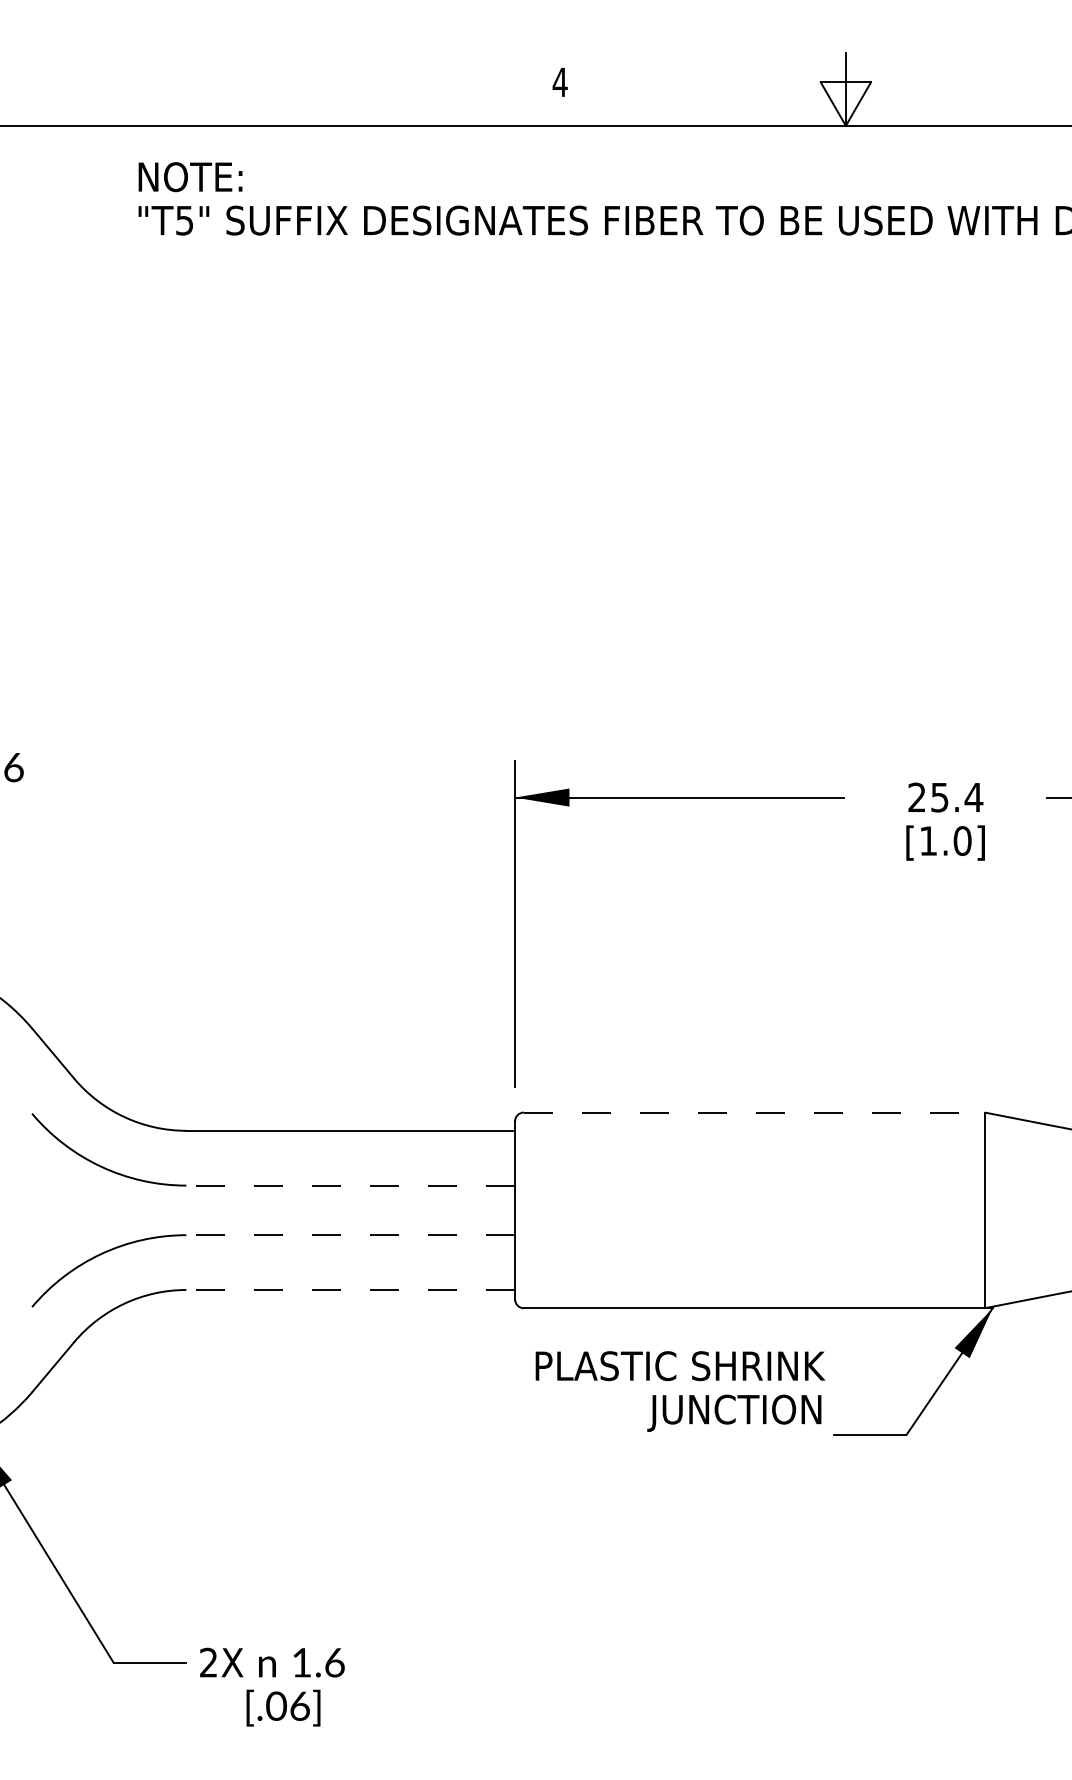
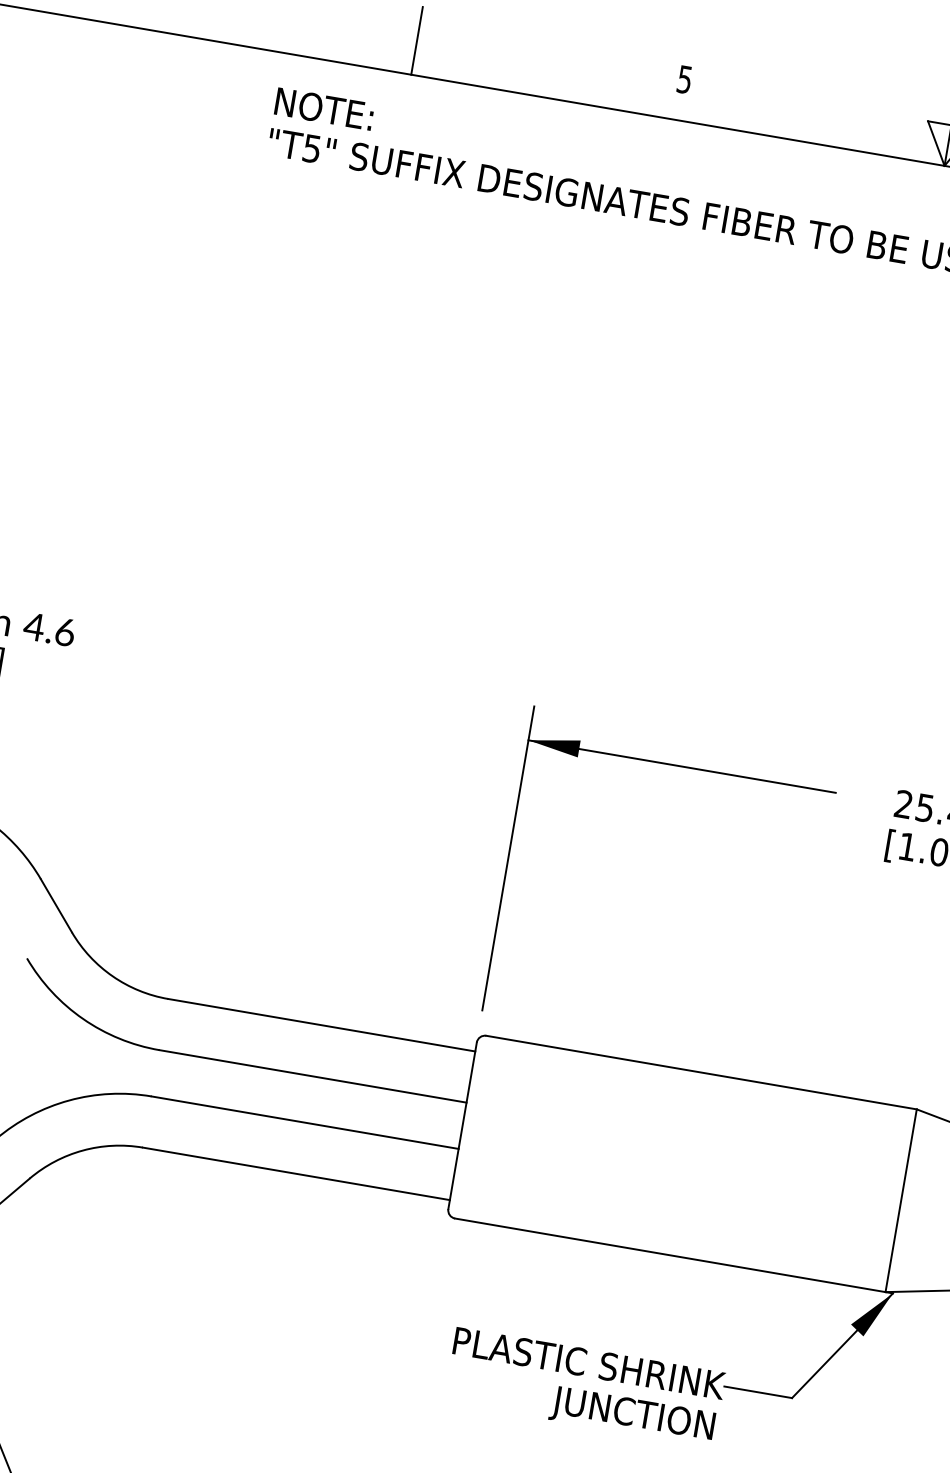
text: (559, 82) -> (684, 79), 4 -> 5
line: (274, 89) -> (416, 40), added
line: (754, 1112) -> (701, 1072), dashed -> solid
line: (350, 1185) -> (312, 1076), dashed -> solid
line: (350, 1235) -> (304, 1122), dashed -> solid
line: (350, 1289) -> (296, 1173), dashed -> solid
text: (680, 1391) -> (585, 1387), moved

